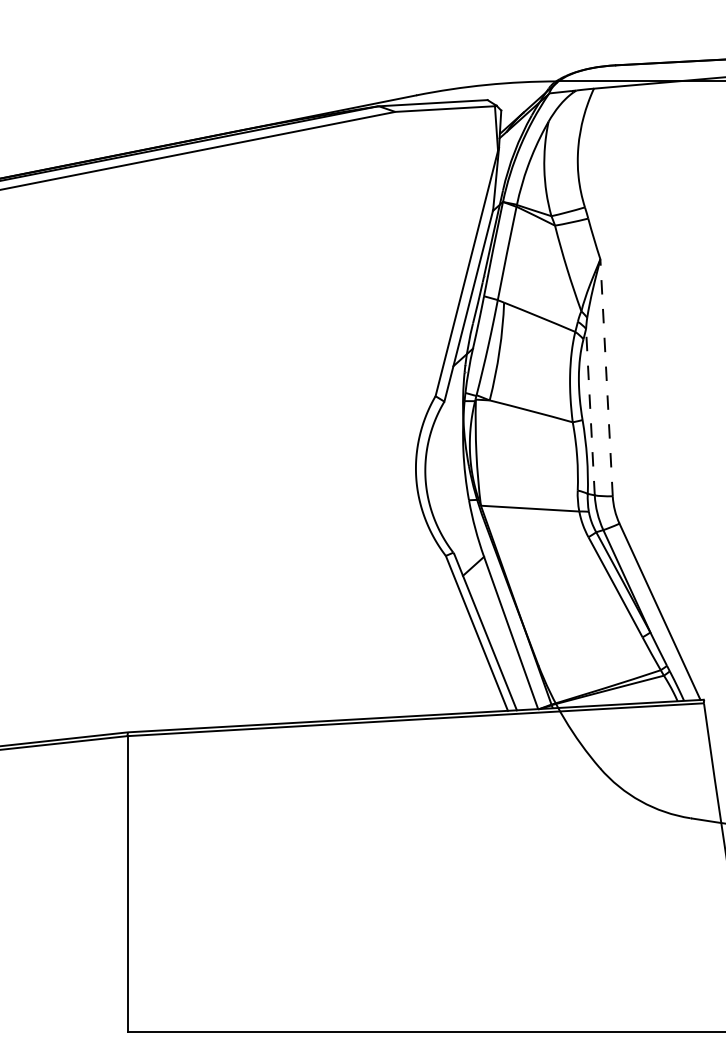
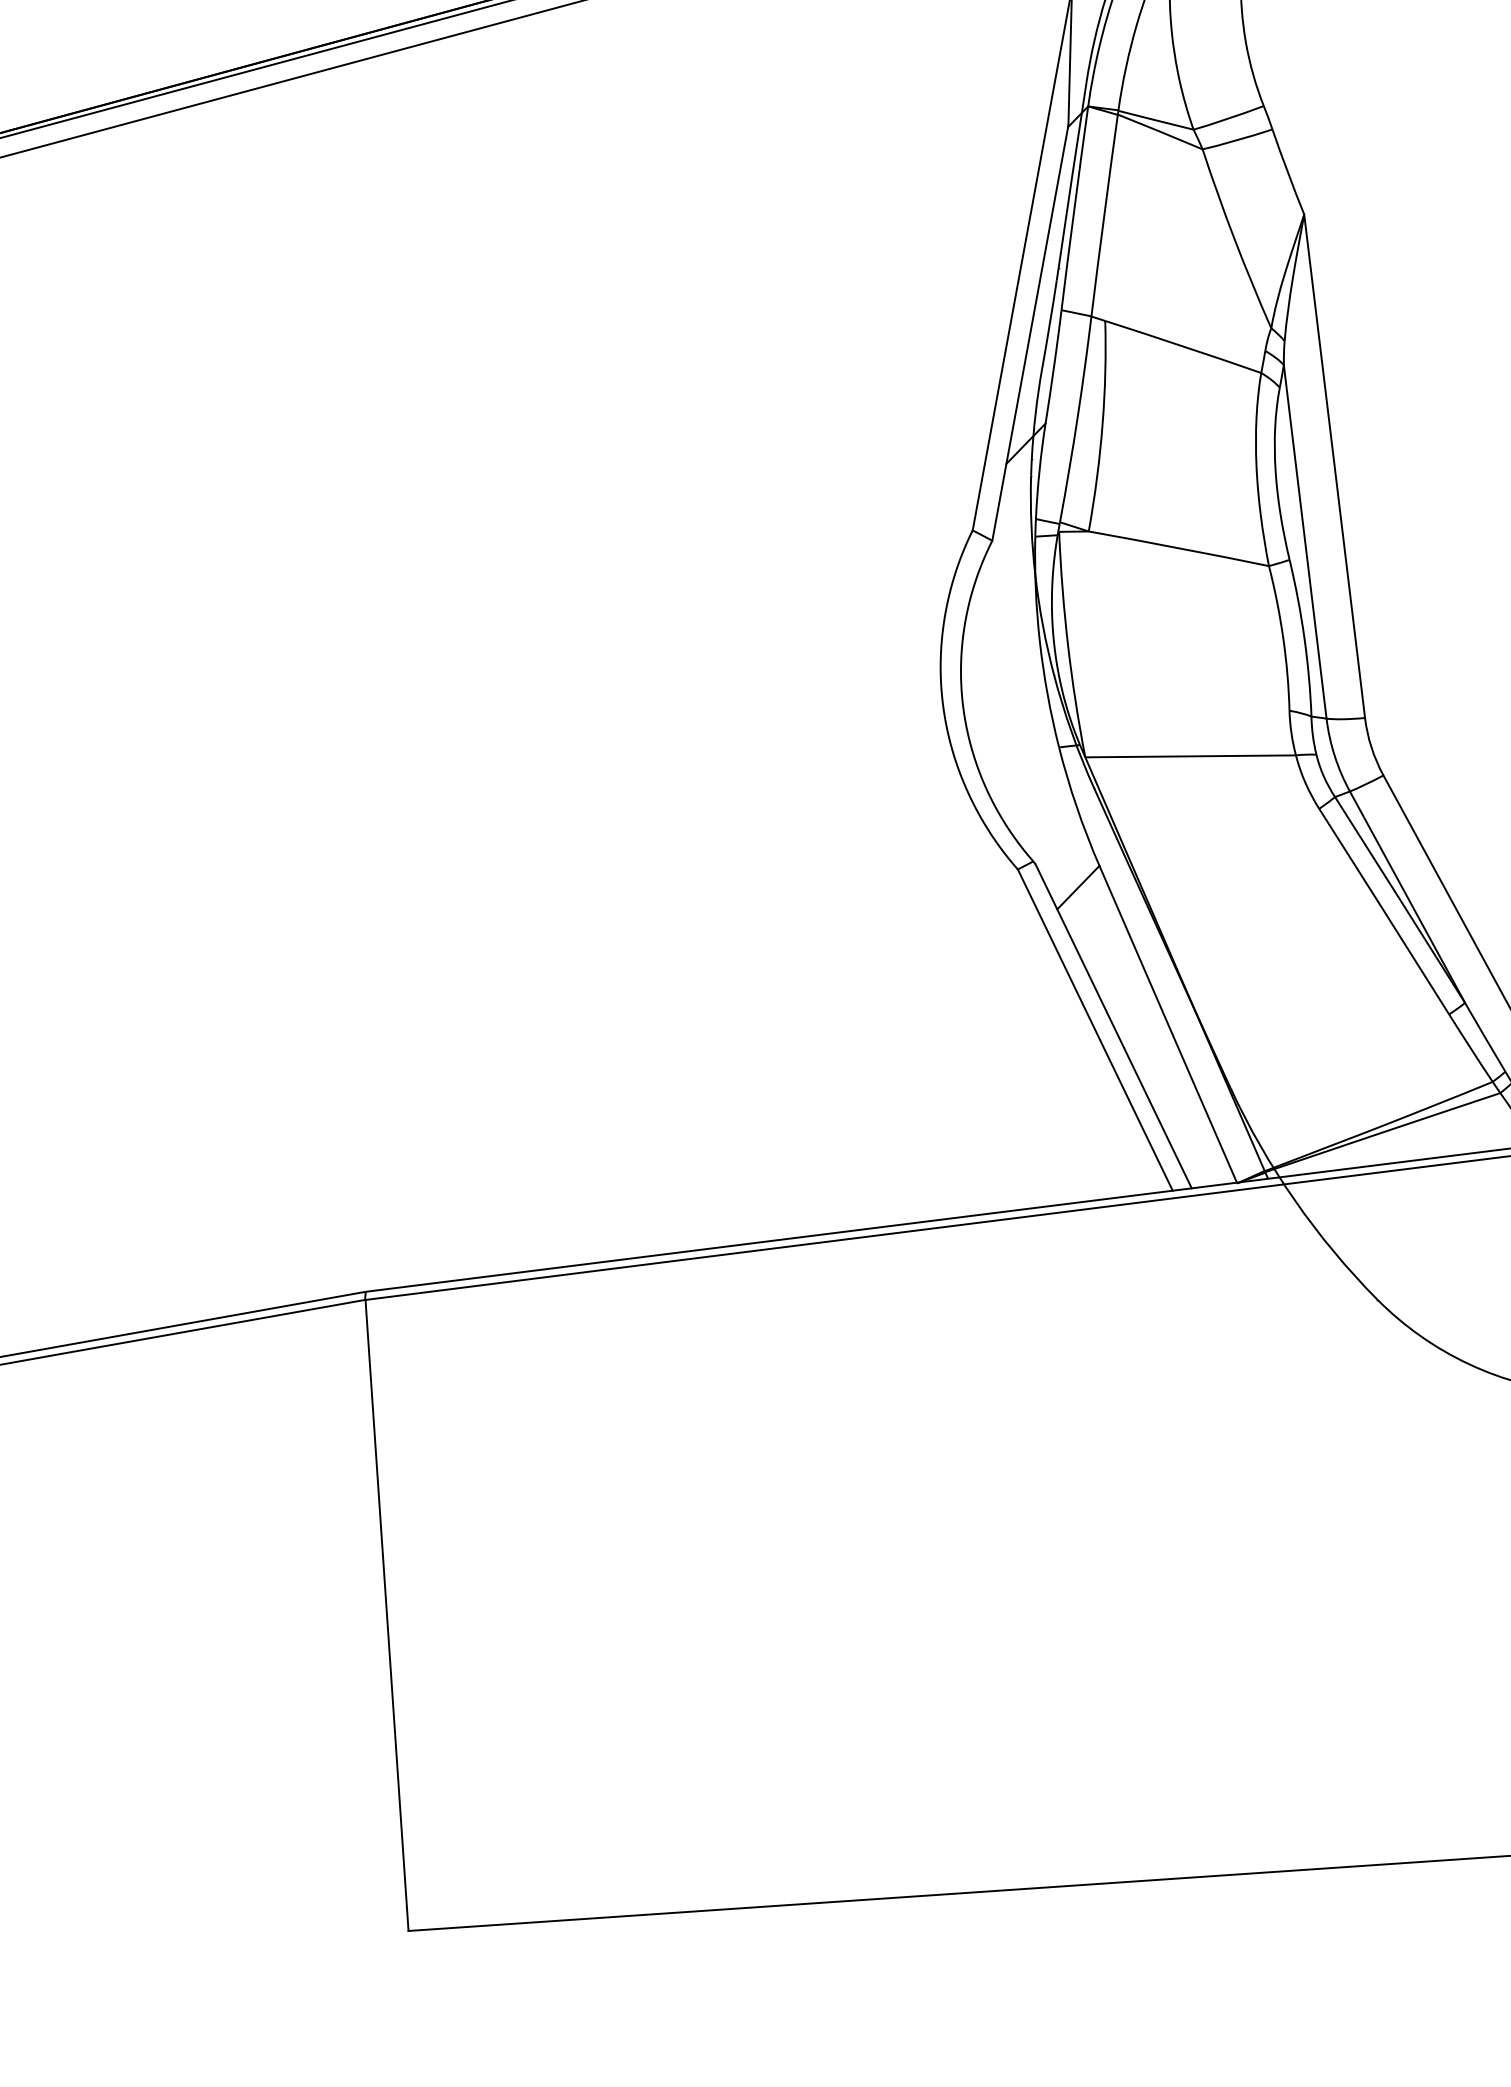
line: (606, 377) -> (1334, 465), dashed -> solid
line: (590, 411) -> (1305, 540), dashed -> solid

